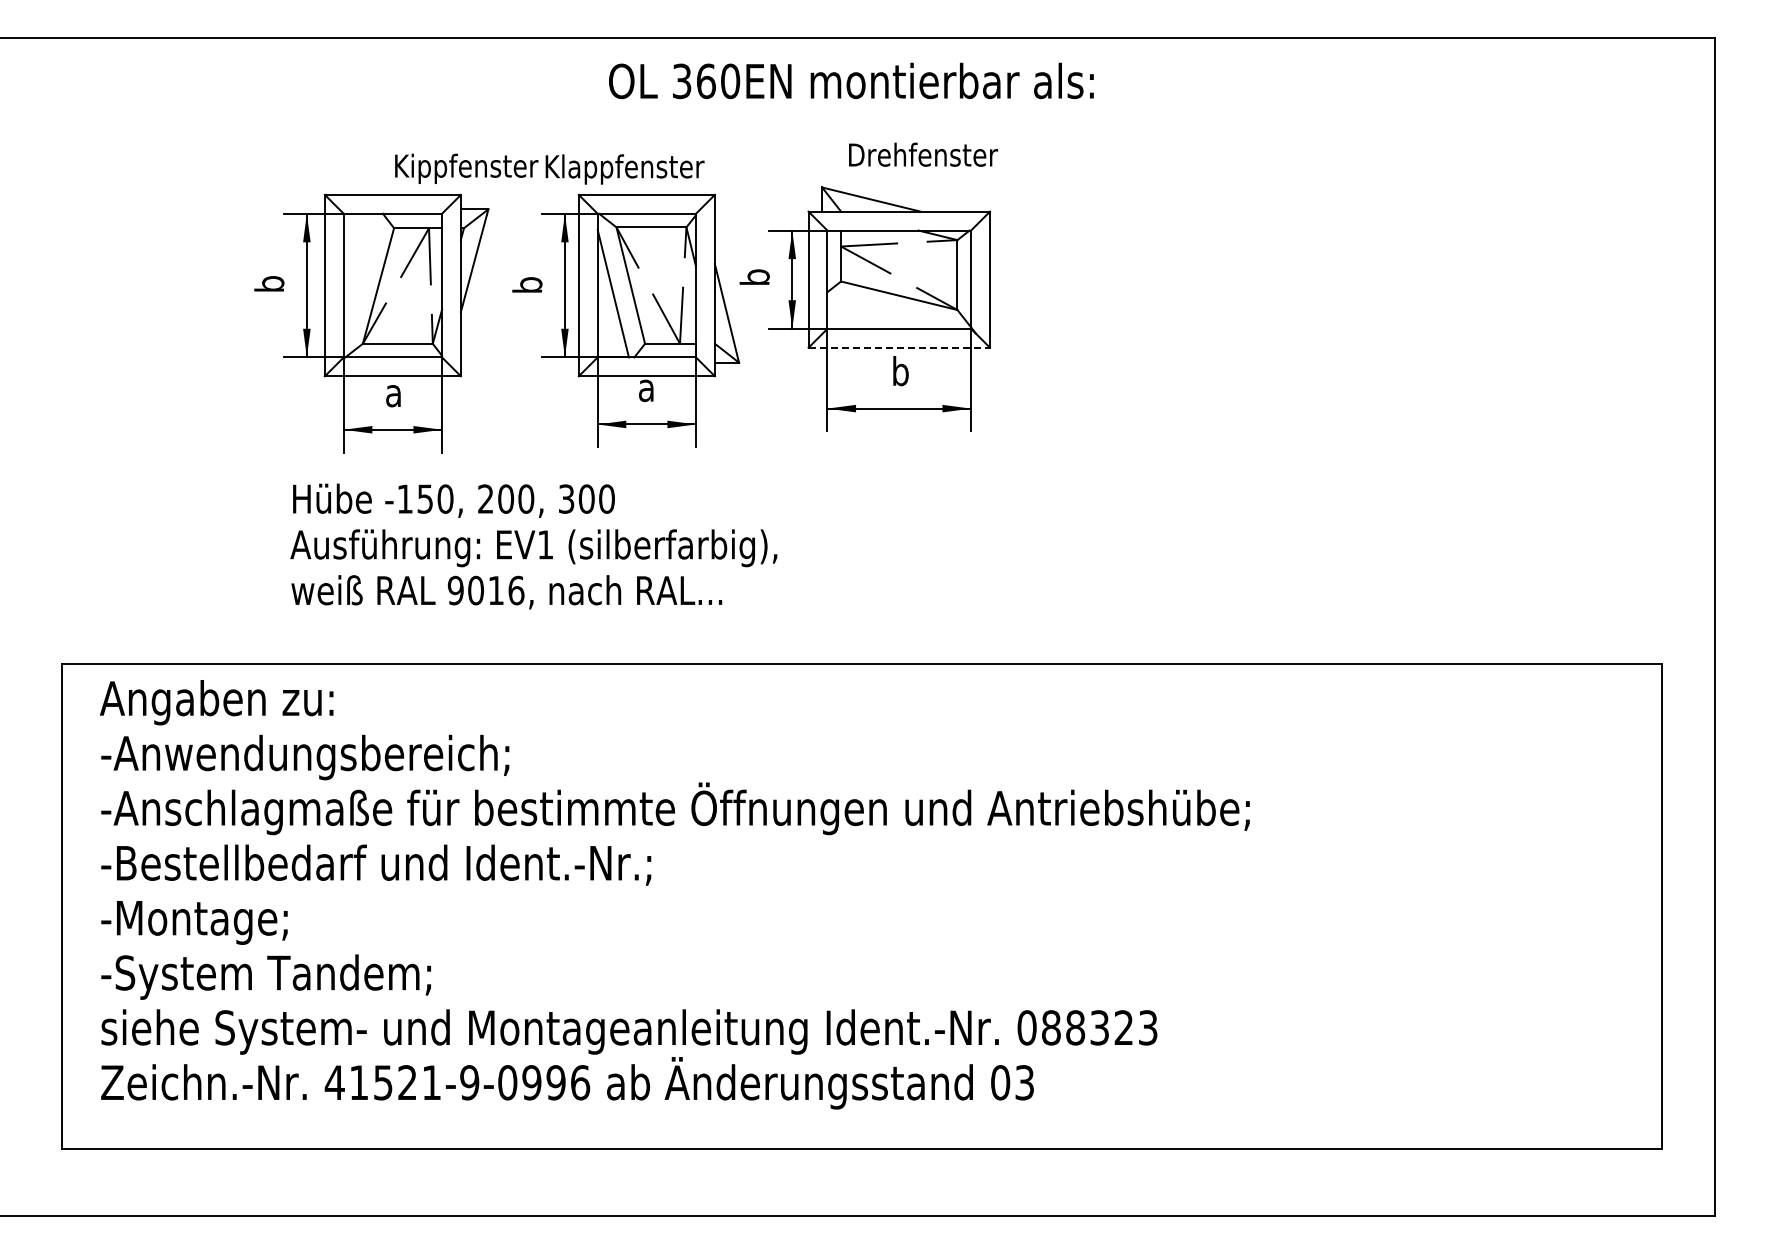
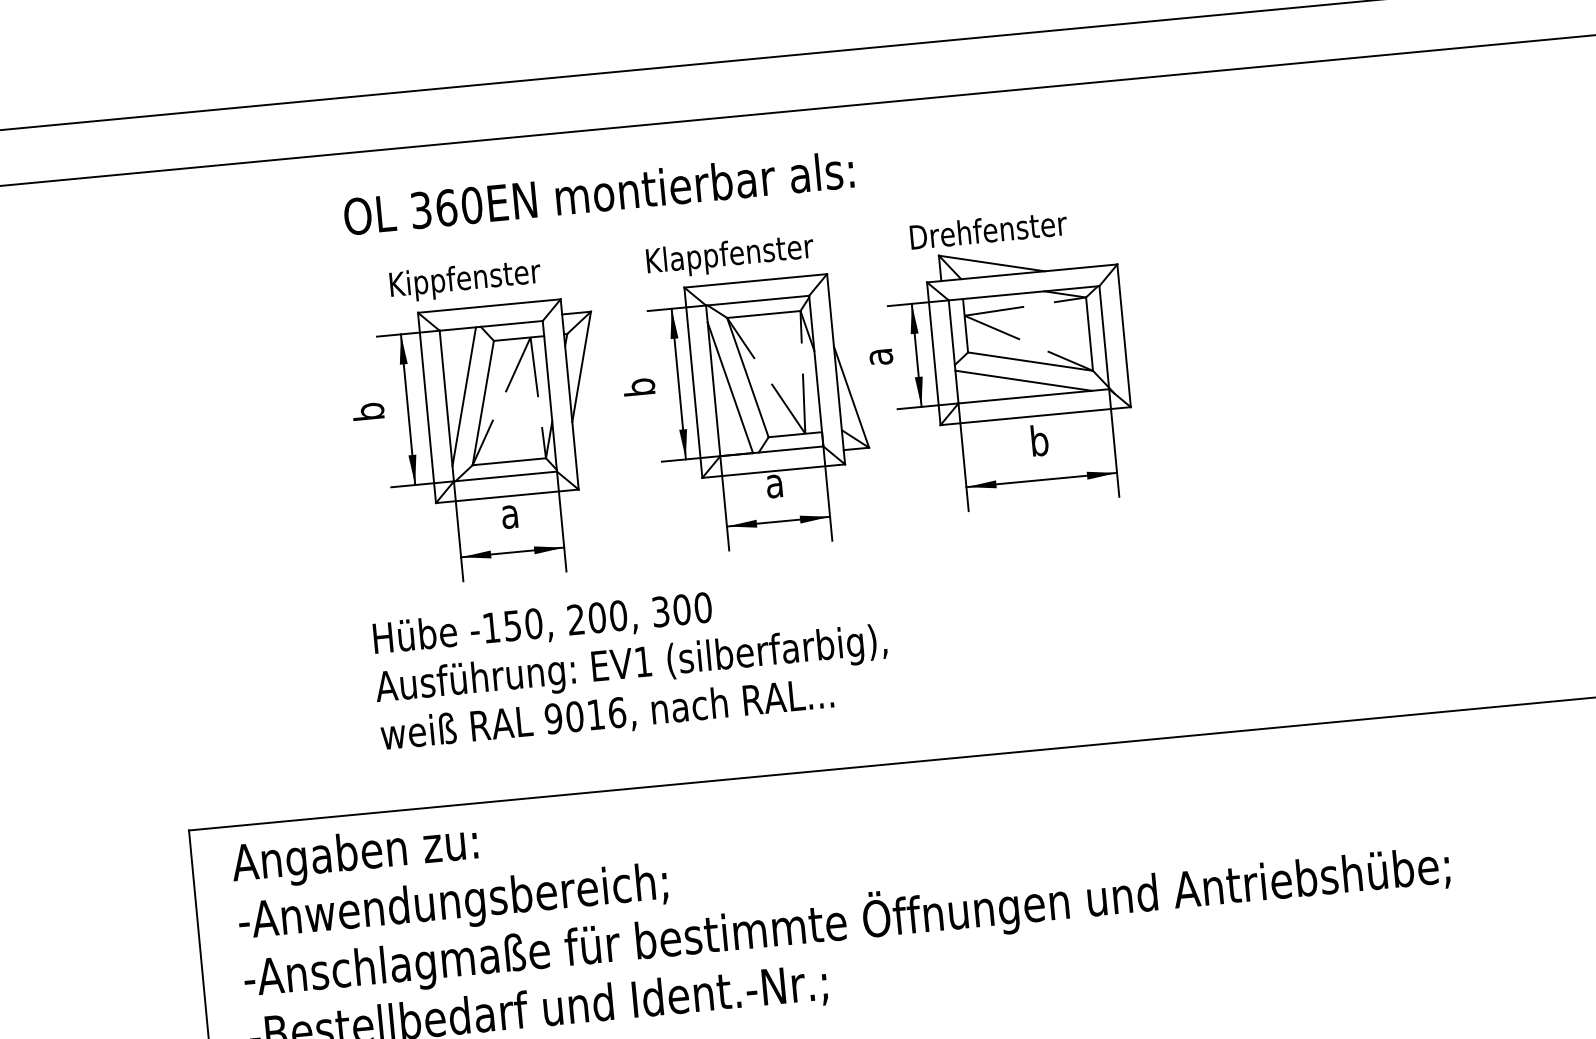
text: (851, 80) -> (598, 192), moved
text: (923, 154) -> (988, 229), moved
text: (466, 168) -> (465, 280), moved
line: (360, 277) -> (463, 395), added
text: (754, 277) -> (876, 356), b -> a
line: (890, 312) -> (1023, 380), added
line: (899, 347) -> (1035, 415), dashed -> solid
text: (533, 546) -> (630, 664), moved

